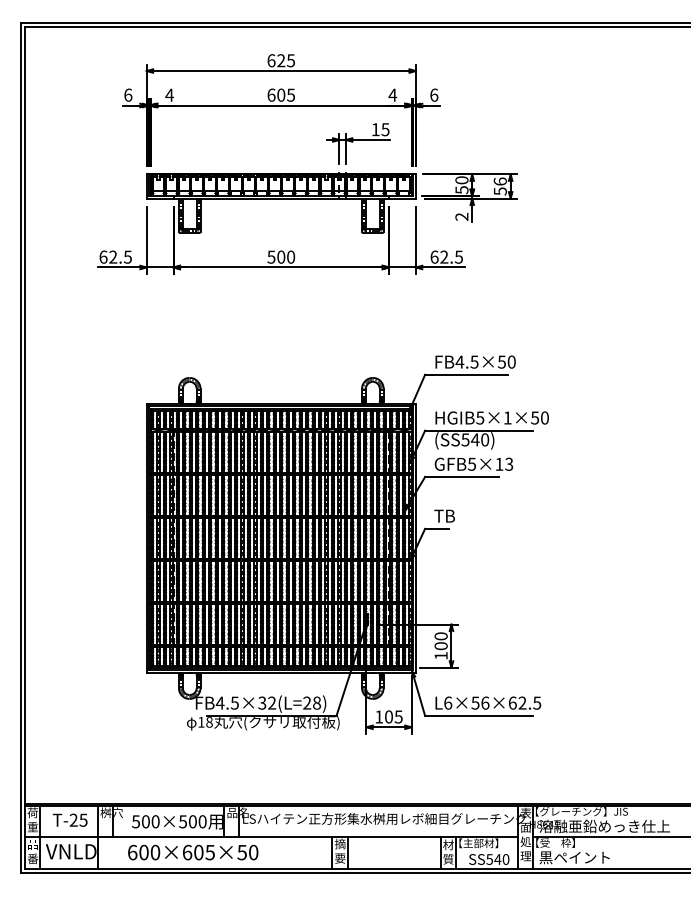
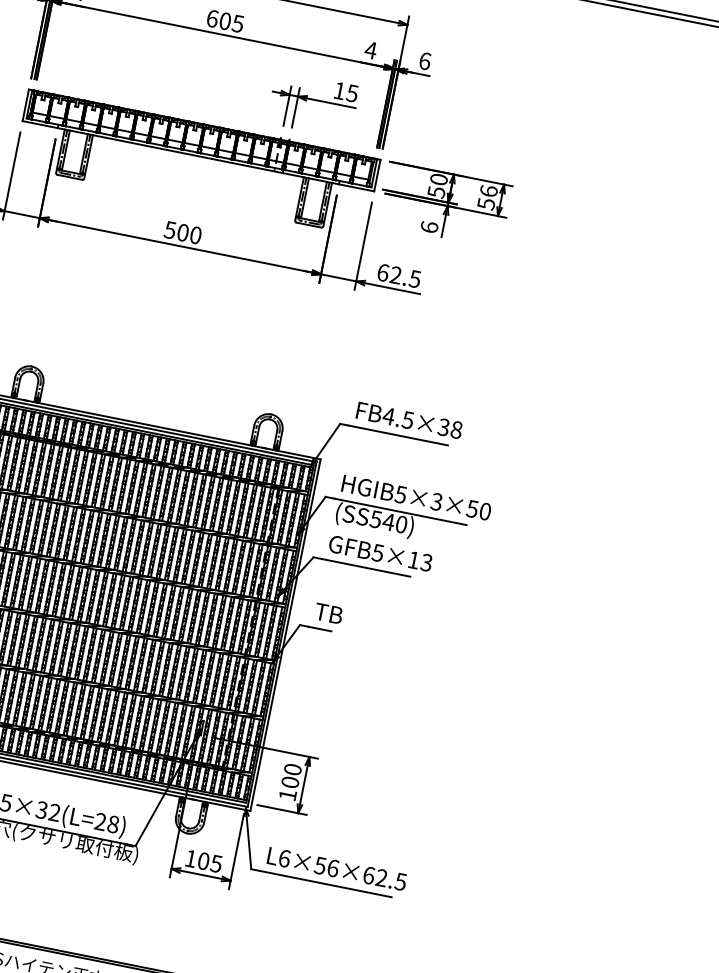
text: (461, 216) -> (429, 226), 2 -> 6
text: (506, 361) -> (449, 427), FB4.5×50 -> FB4.5×38
text: (507, 417) -> (436, 501), HGIB5×1×50 -> HGIB5×3×50

